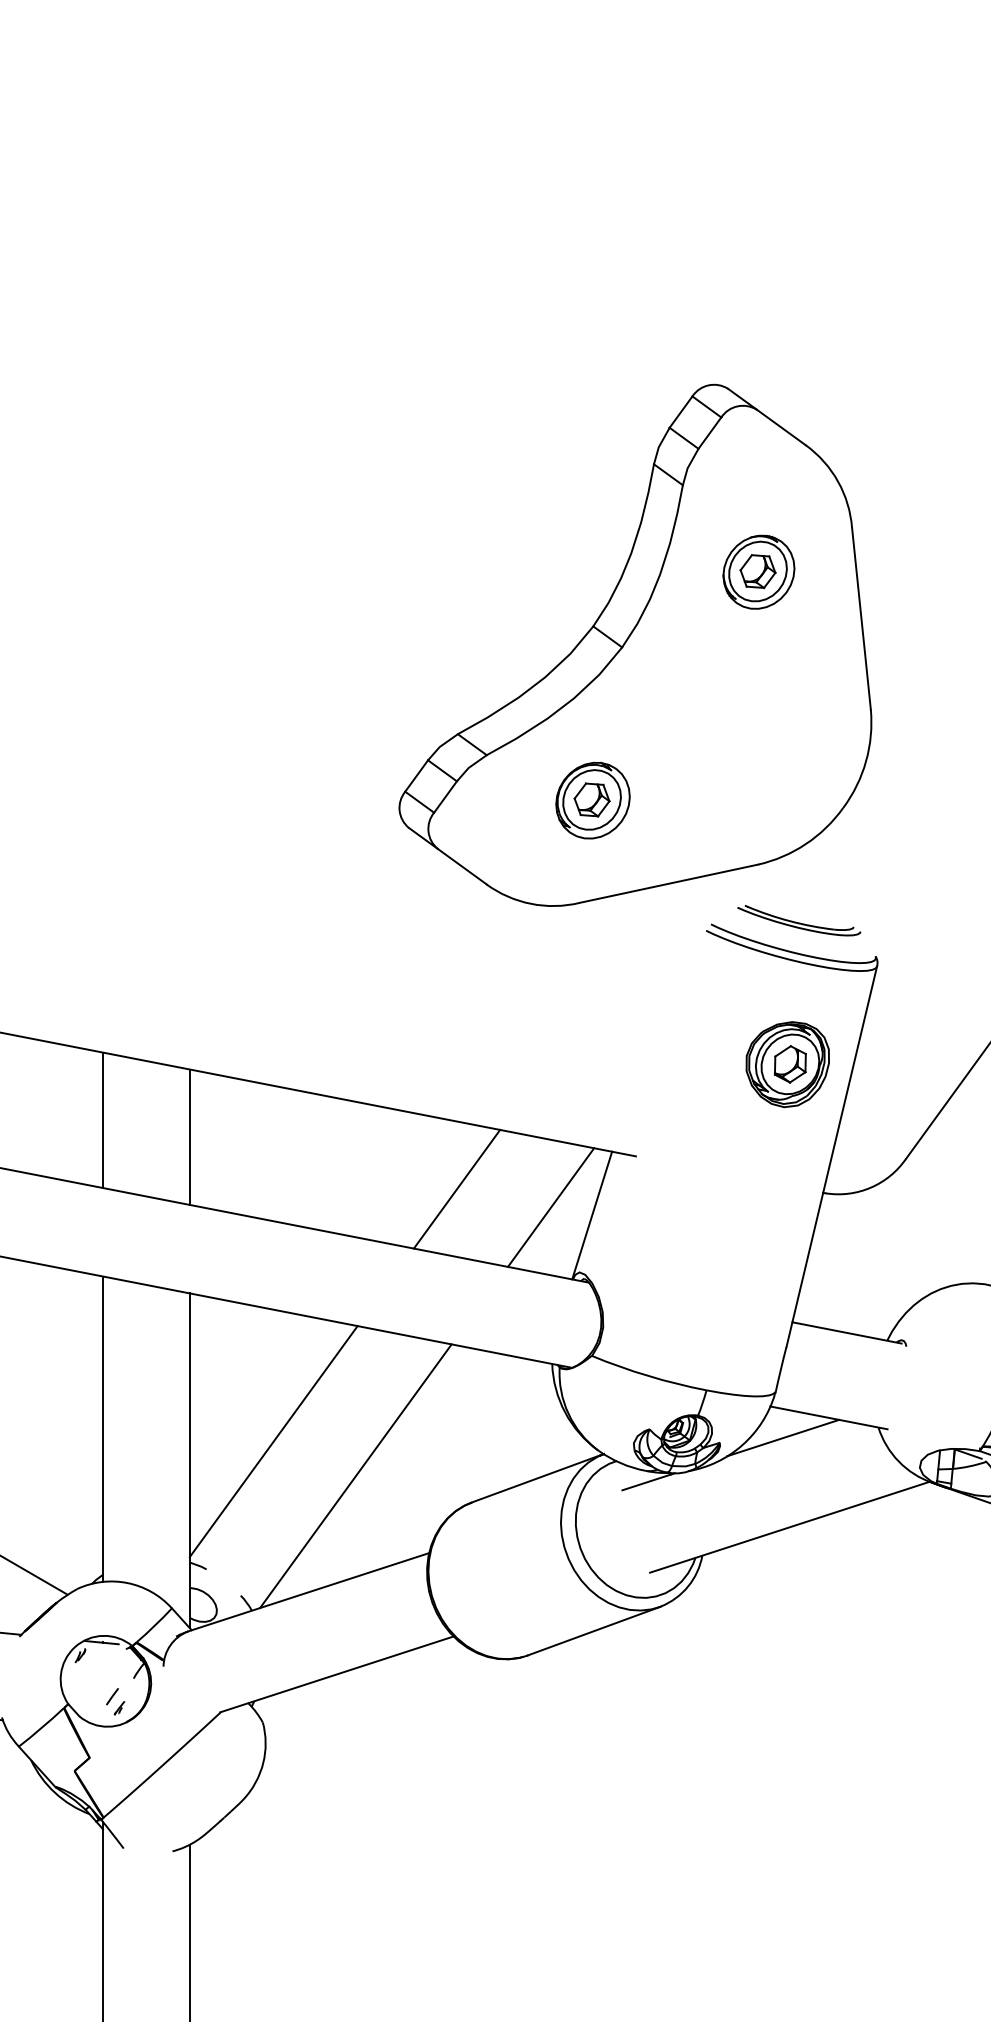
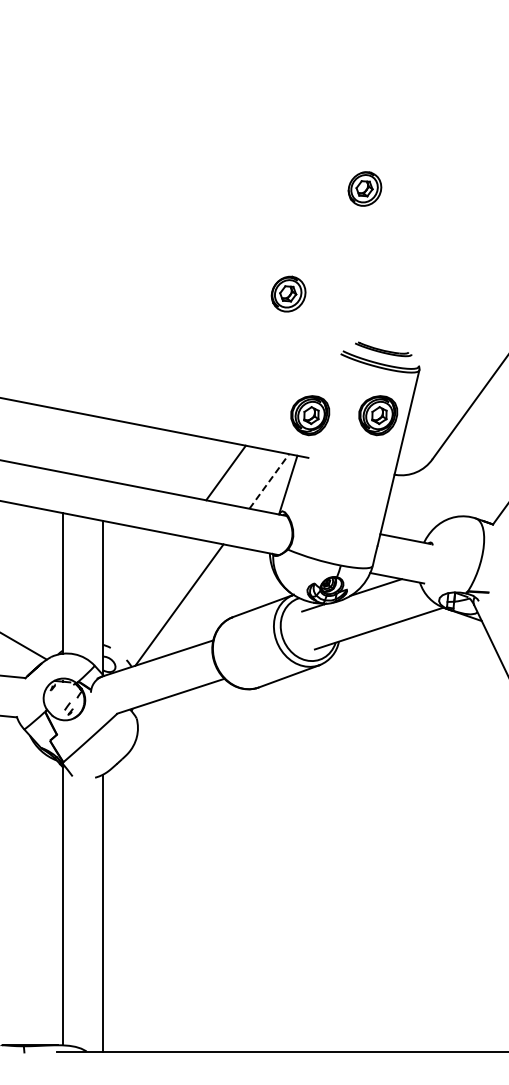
part: (634, 644) -> (307, 222), removed
part: (640, 1064) -> (310, 415), added
line: (103, 1120) -> (63, 441), removed
line: (190, 1135) -> (103, 448), removed
line: (551, 1207) -> (269, 481), solid -> dashed
line: (273, 1440) -> (141, 588), removed

